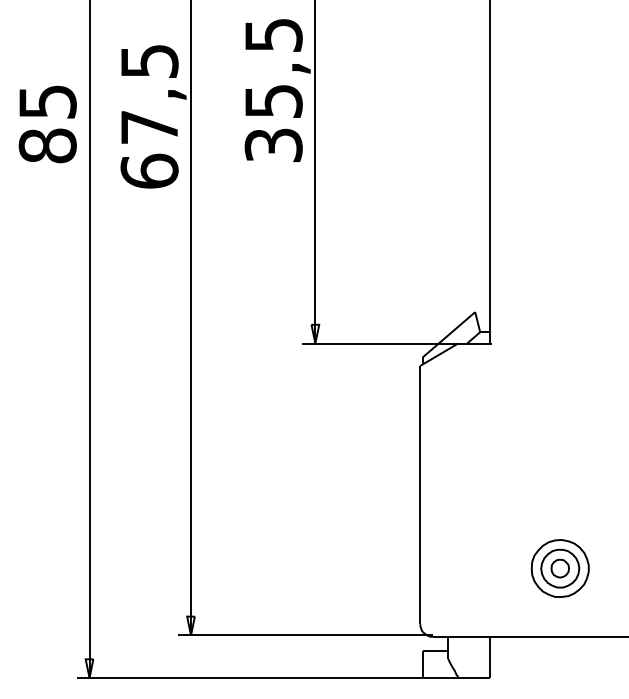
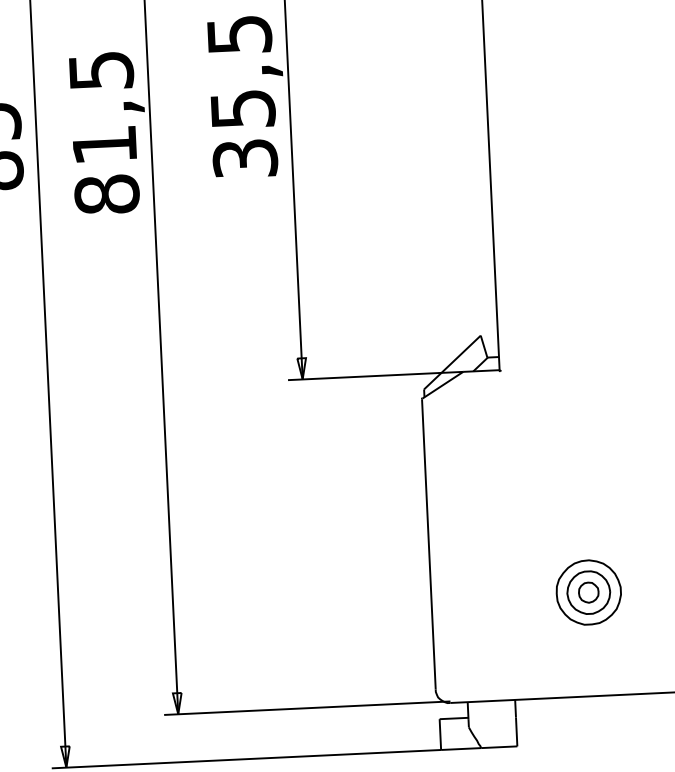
text: (149, 149) -> (105, 169), 67,5 -> 81,5
part: (559, 568) -> (587, 592), moved

